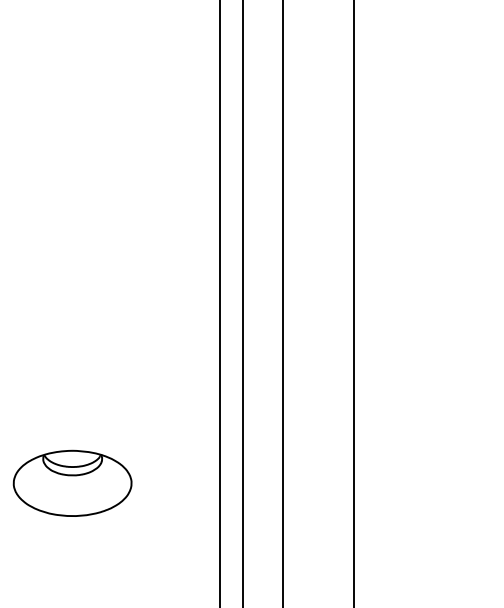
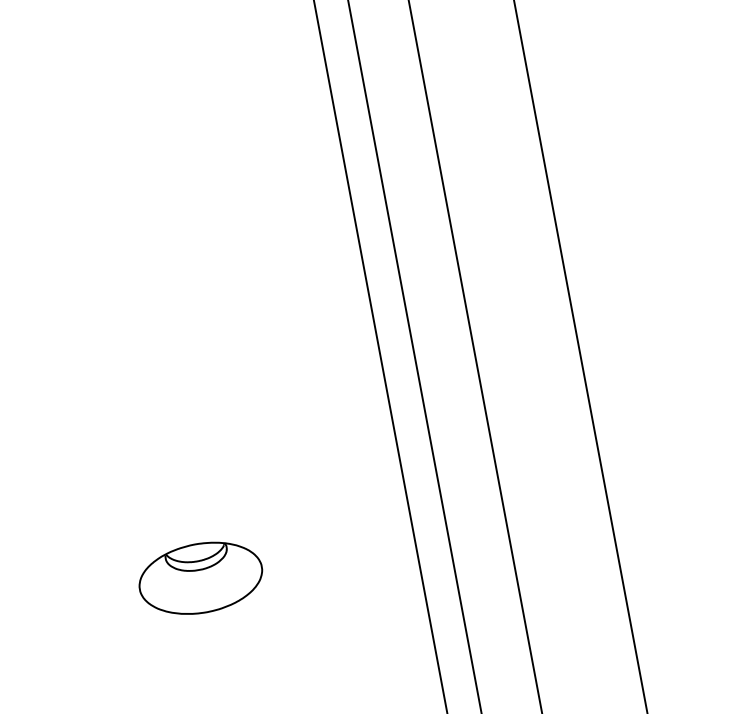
part: (72, 483) -> (200, 578), size x0.71

